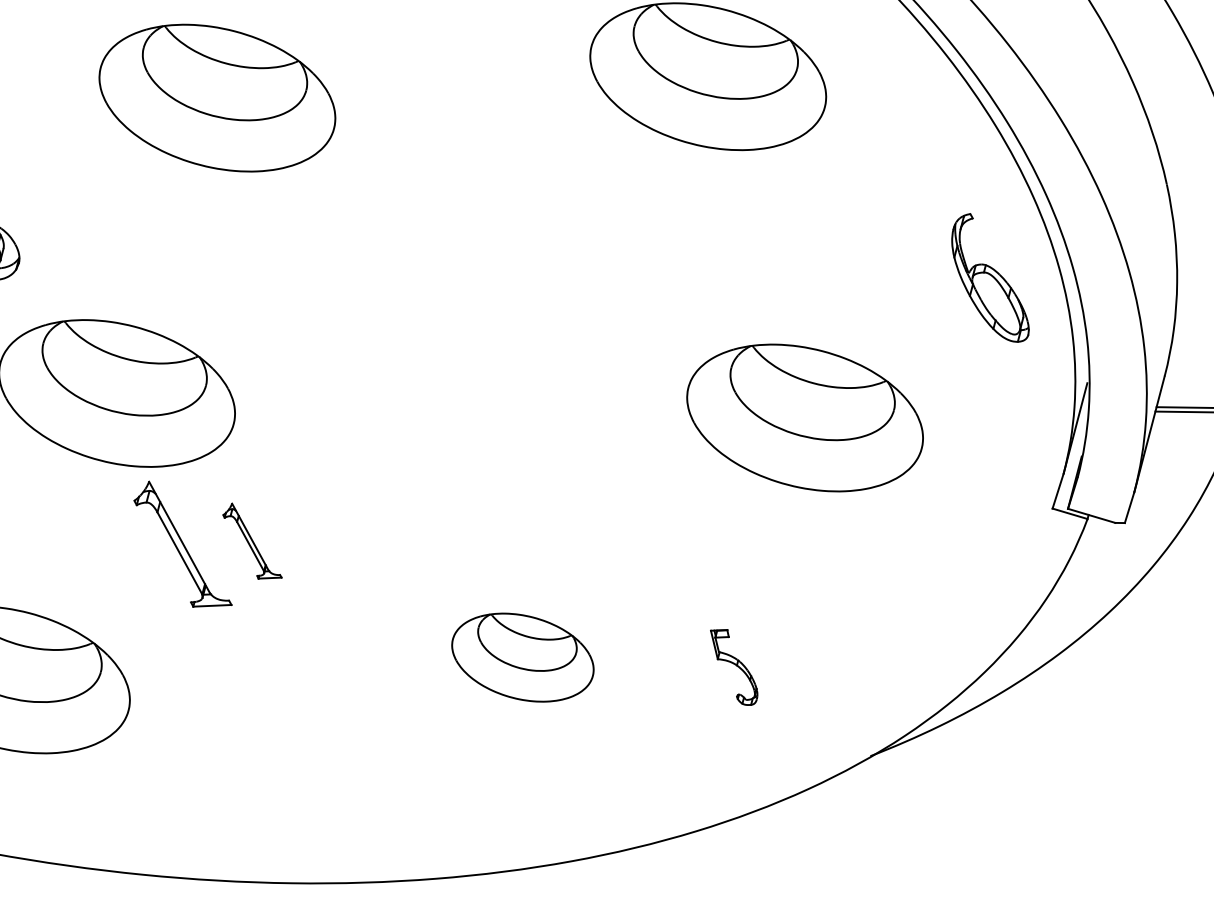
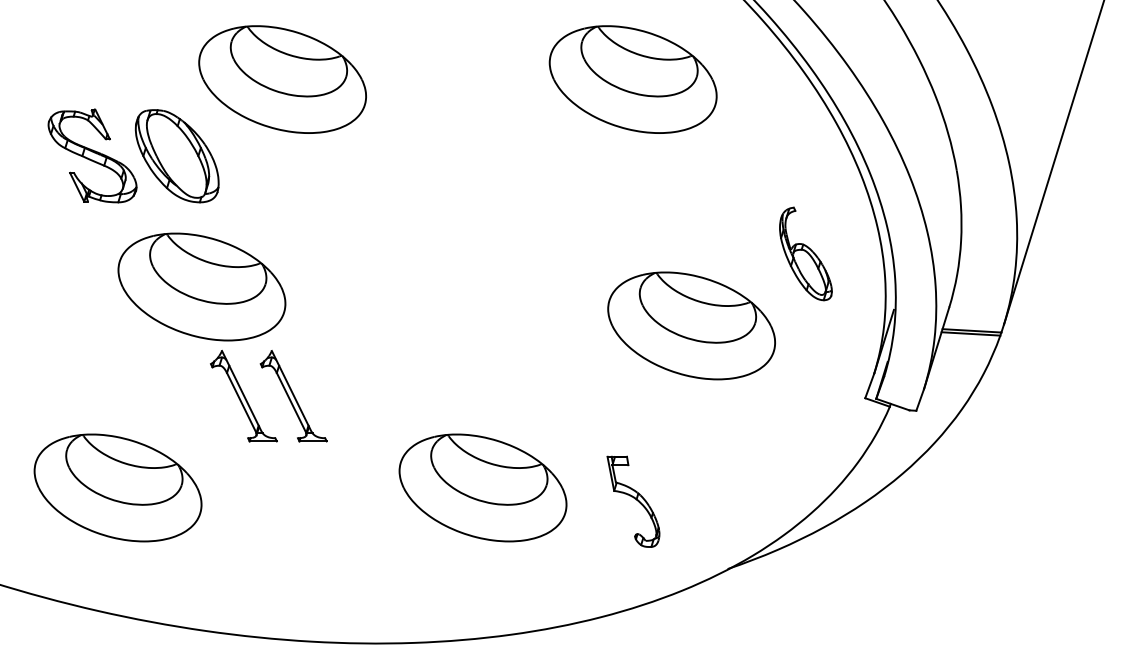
part: (73, 212) -> (176, 156), added
part: (989, 277) -> (805, 253), moved
part: (251, 541) -> (293, 396), size x1.67
part: (522, 657) -> (482, 487), size x1.67
part: (734, 667) -> (633, 501), size x1.67

